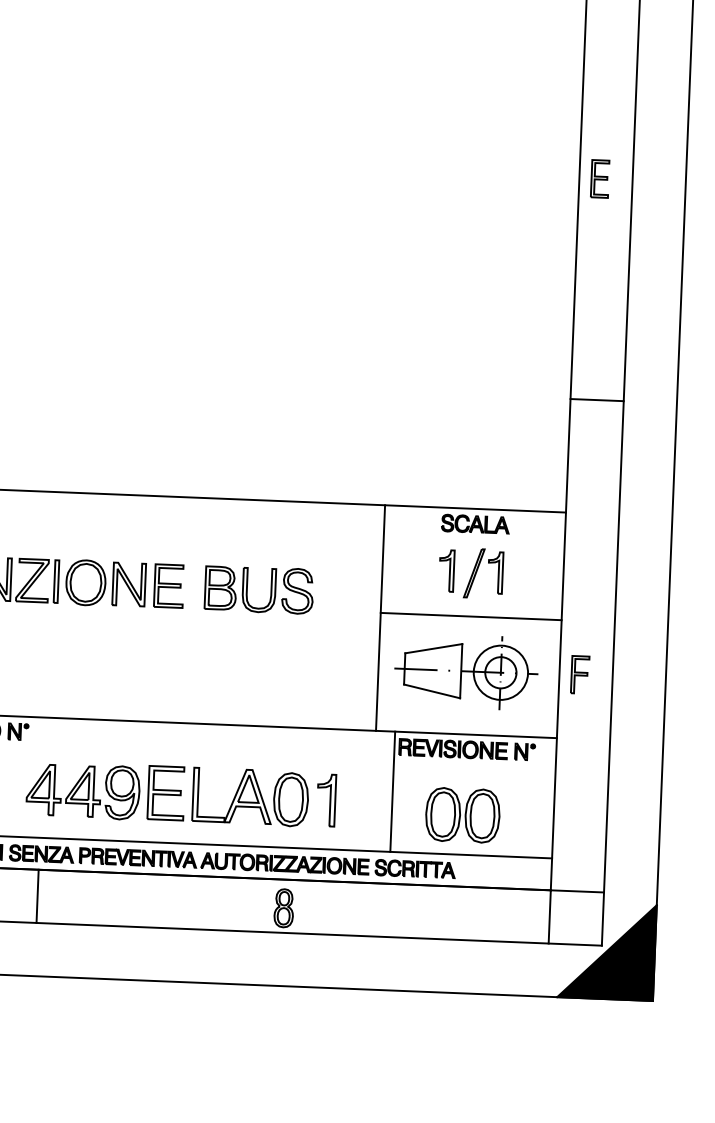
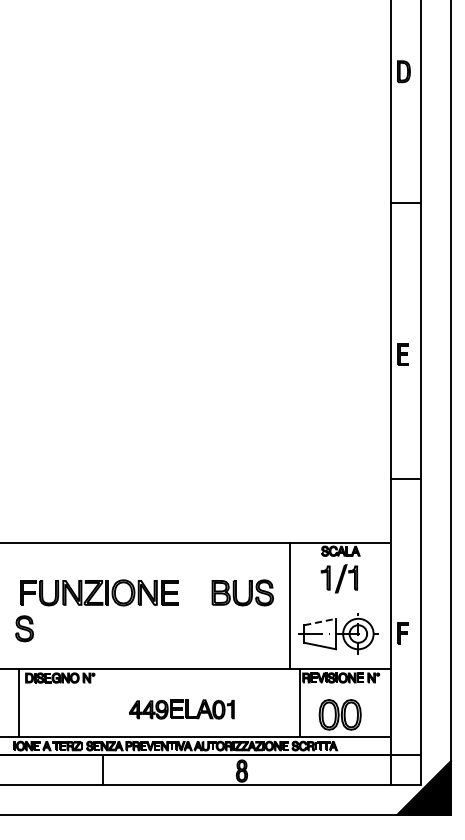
part: (258, 589) -> (242, 592), moved
line: (471, 617) -> (340, 603), removed
line: (434, 647) -> (320, 621), solid -> dashed
part: (180, 794) -> (181, 709), size x0.6

